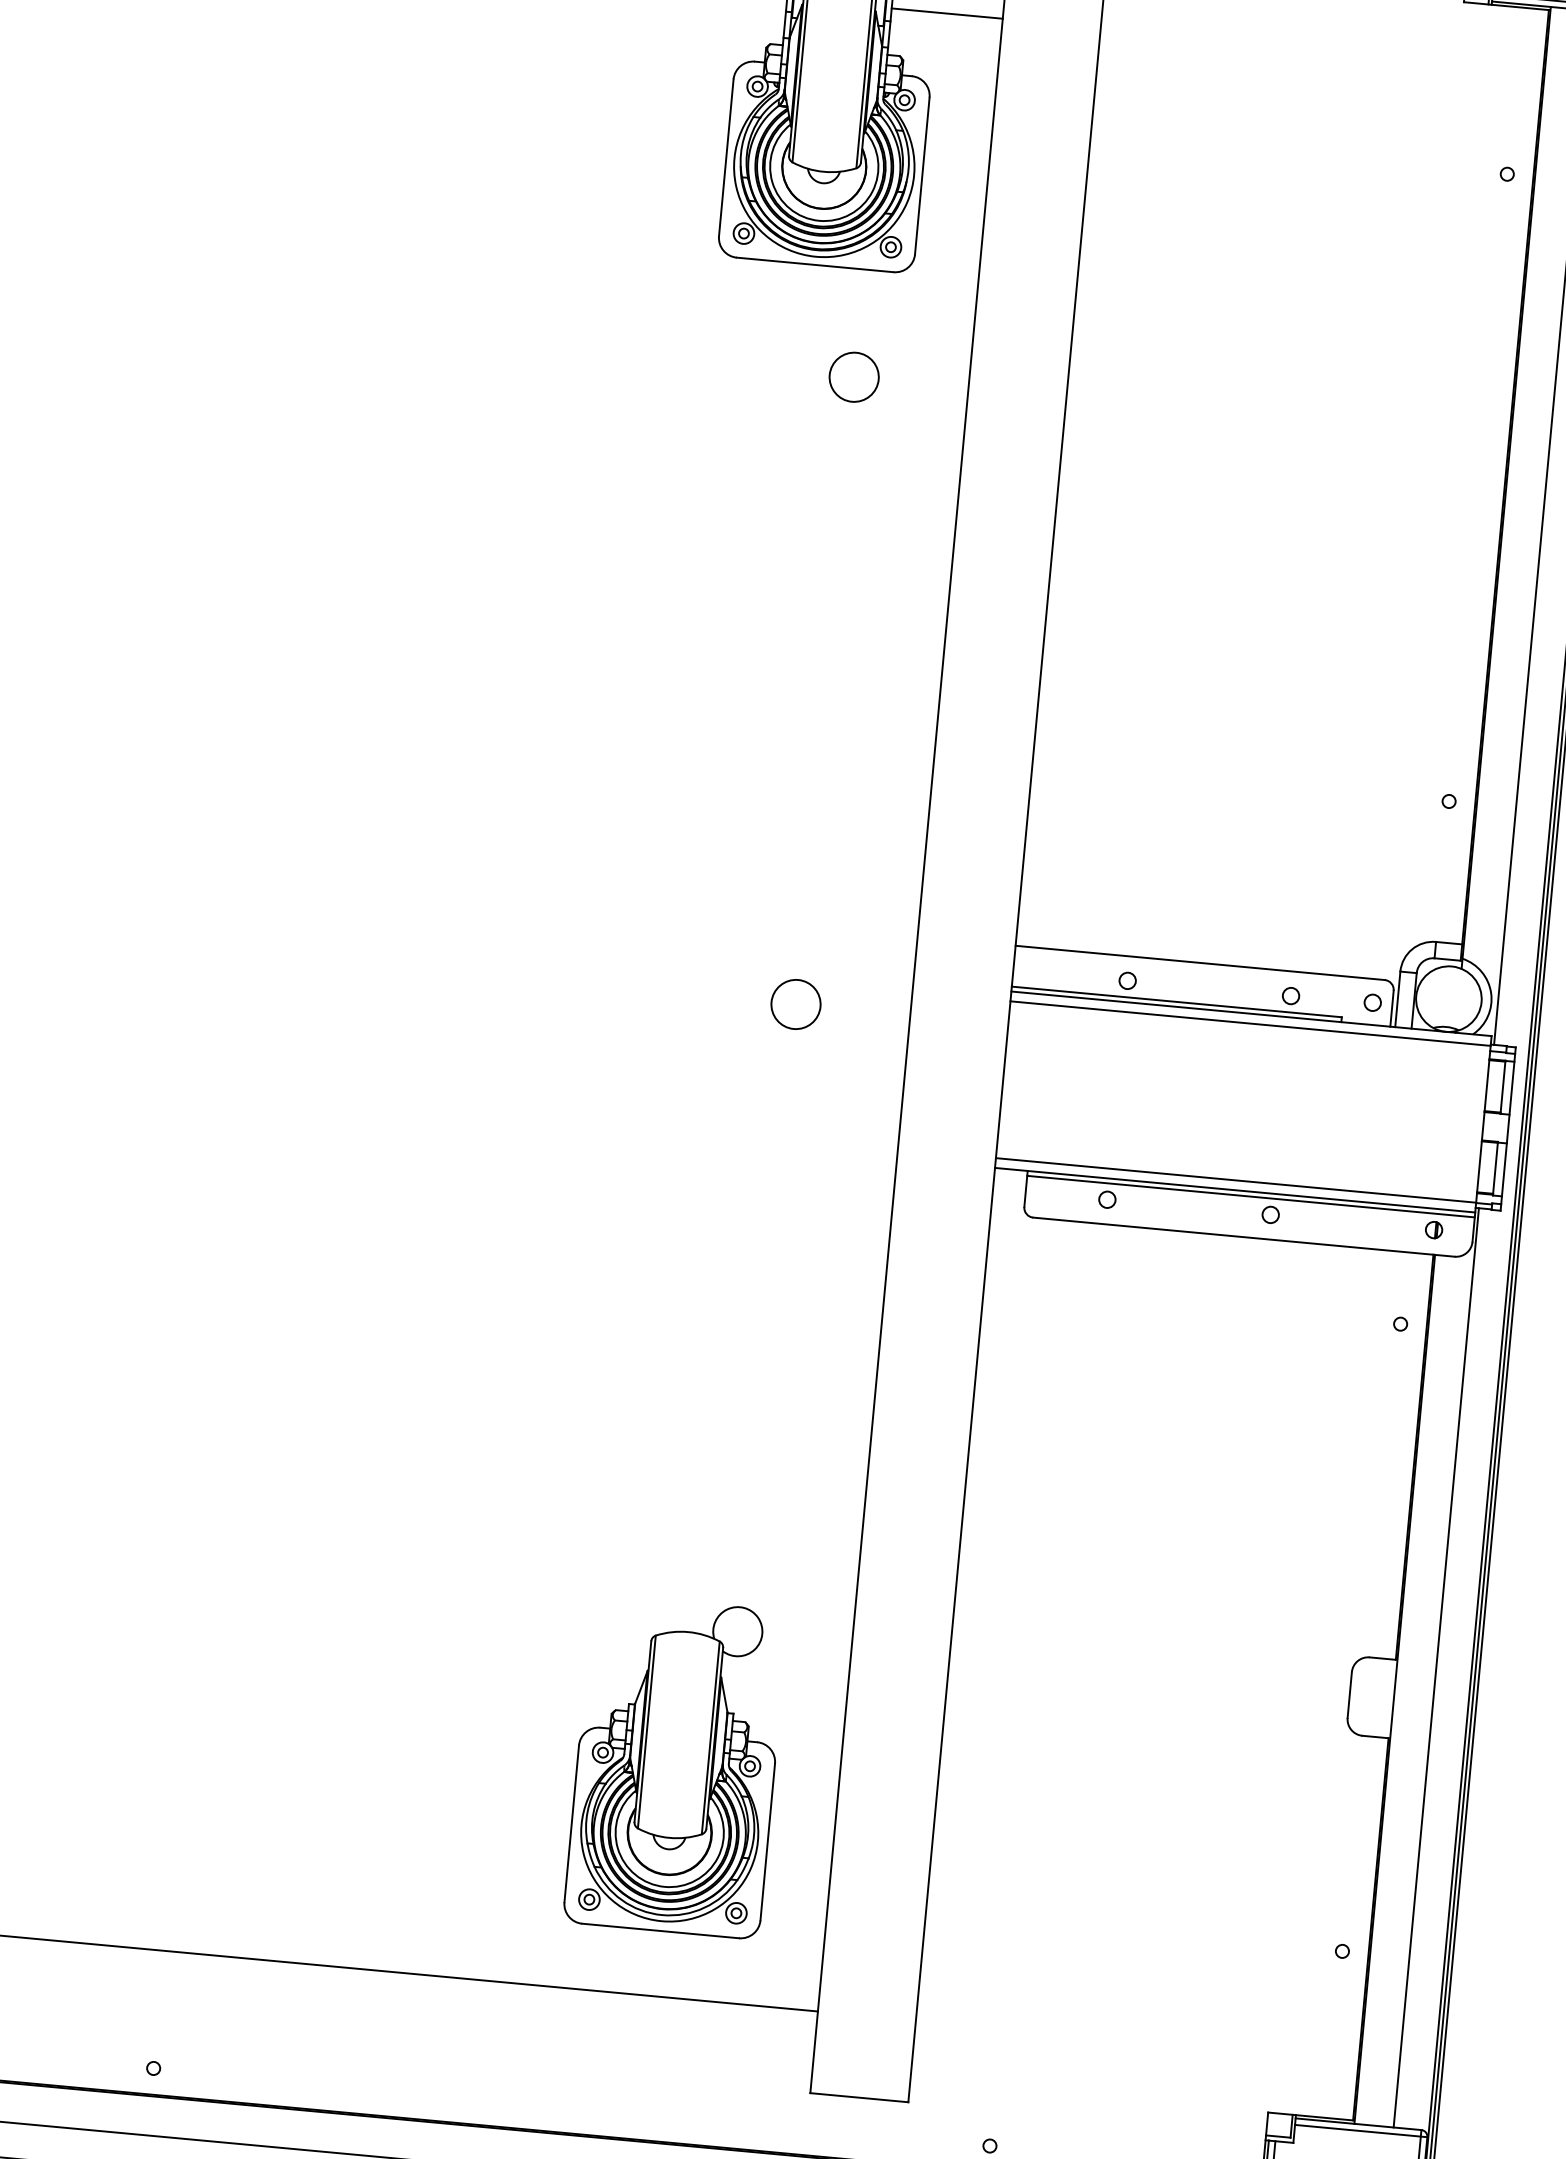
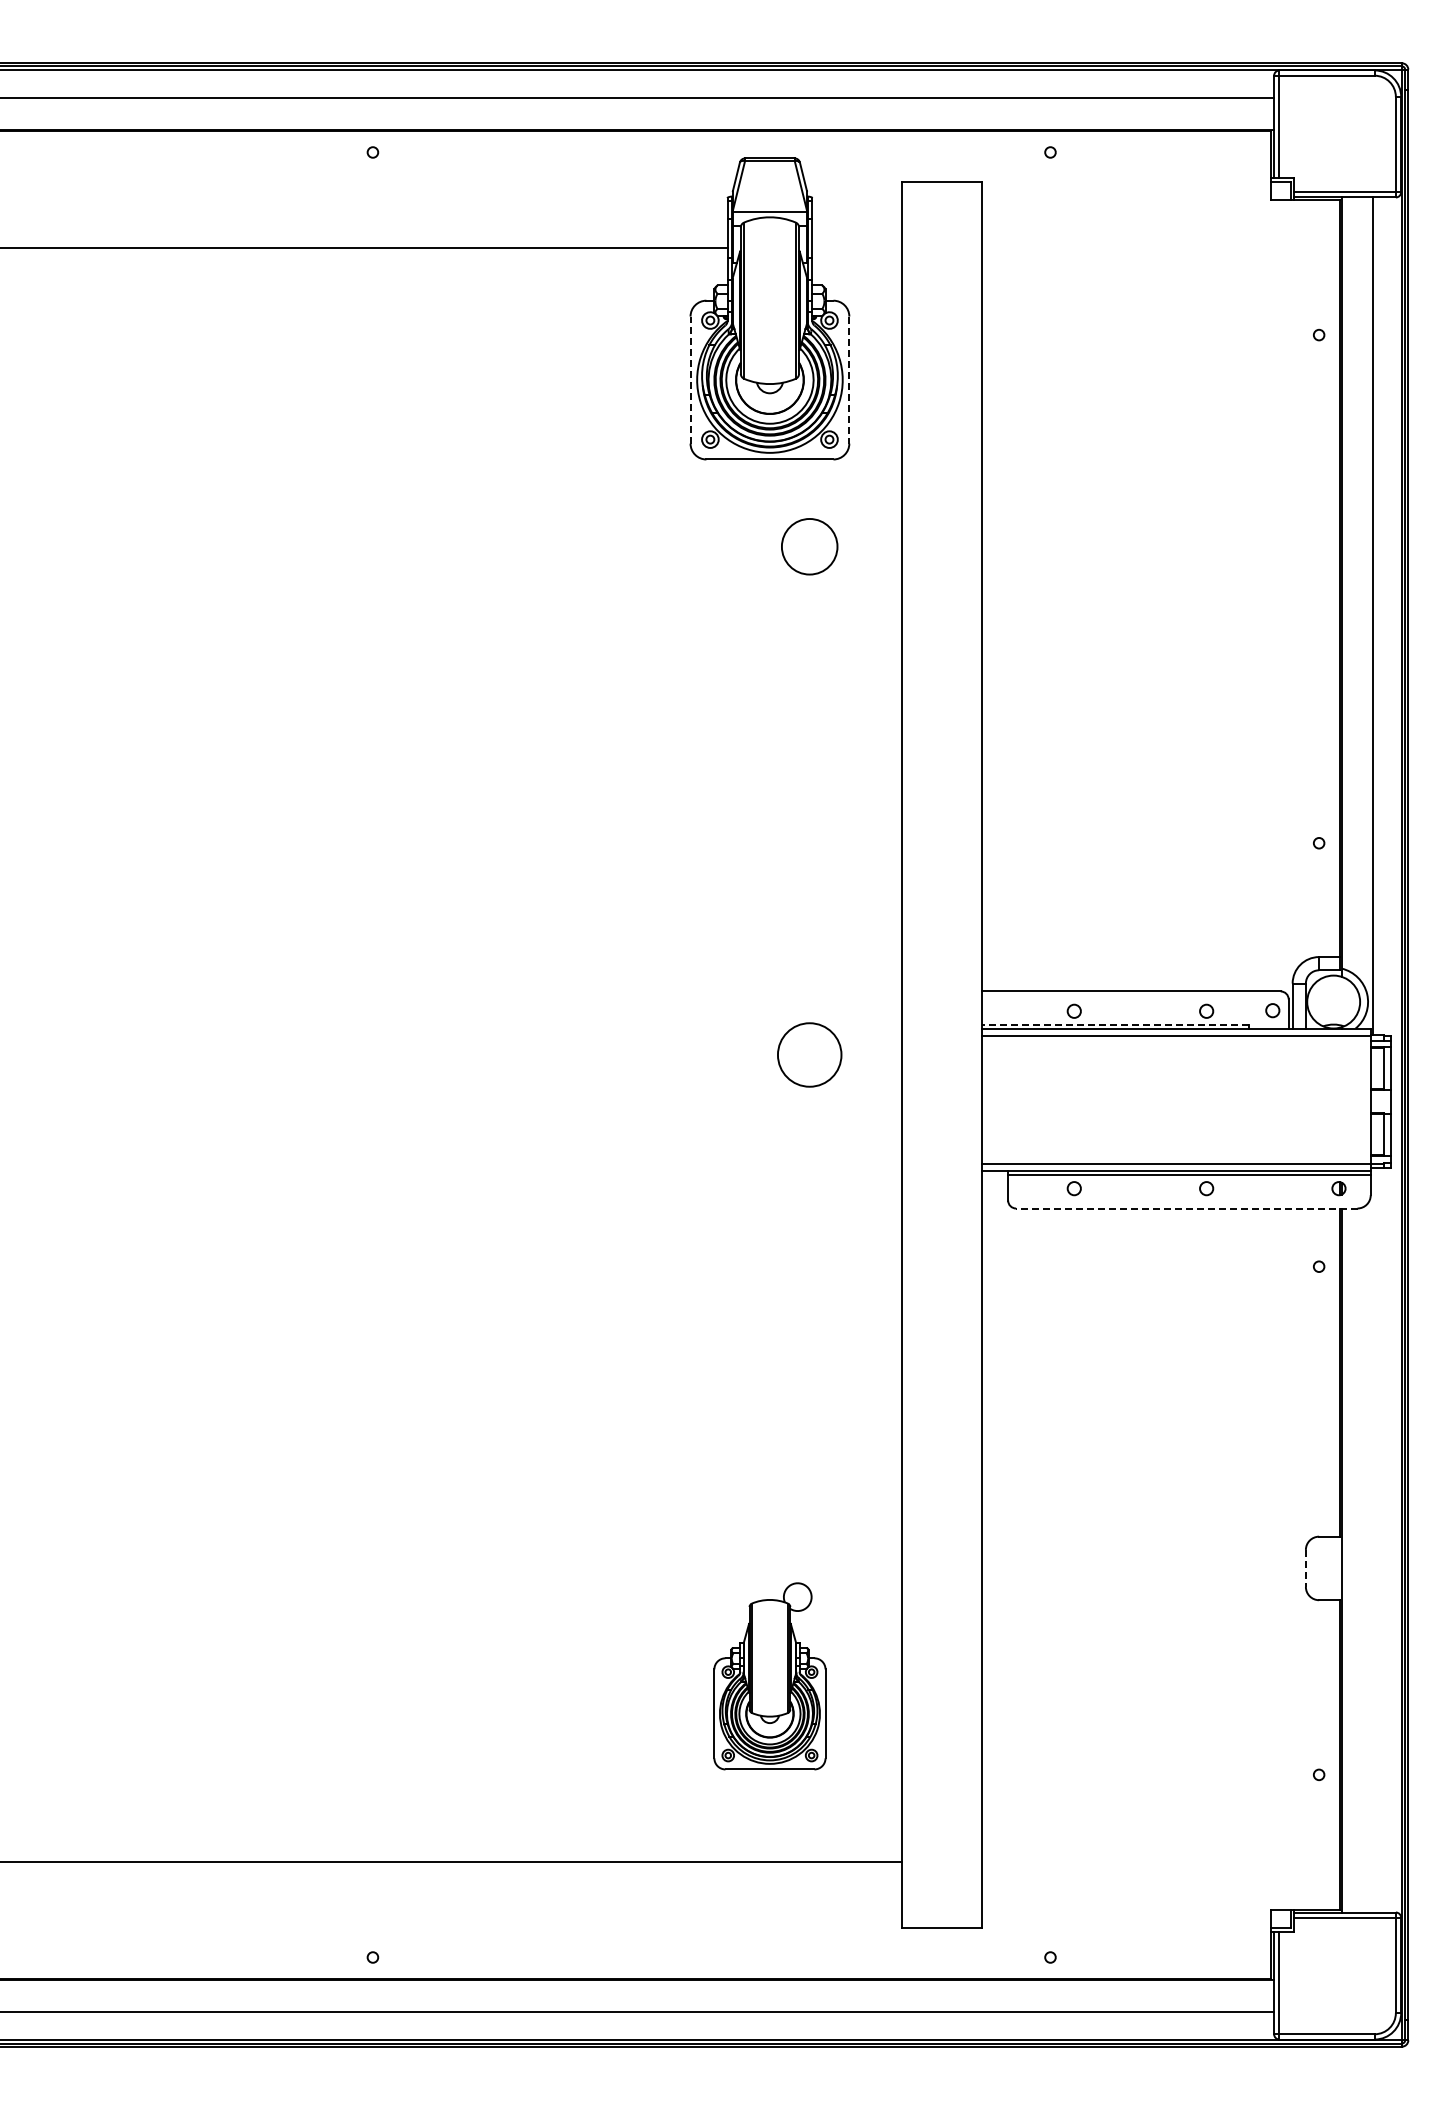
line: (947, 13) -> (857, 247), removed
line: (726, 158) -> (690, 380), solid -> dashed
line: (922, 176) -> (849, 380), solid -> dashed
circle: (854, 376) -> (809, 546), size x1.4
line: (1177, 1001) -> (1115, 1024), solid -> dashed
circle: (795, 1003) -> (809, 1054), size x1.6
line: (1243, 1237) -> (1186, 1208), solid -> dashed
line: (1436, 1667) -> (1373, 1539), removed
line: (1349, 1695) -> (1305, 1568), solid -> dashed
part: (675, 1767) -> (769, 1676), size x0.7

